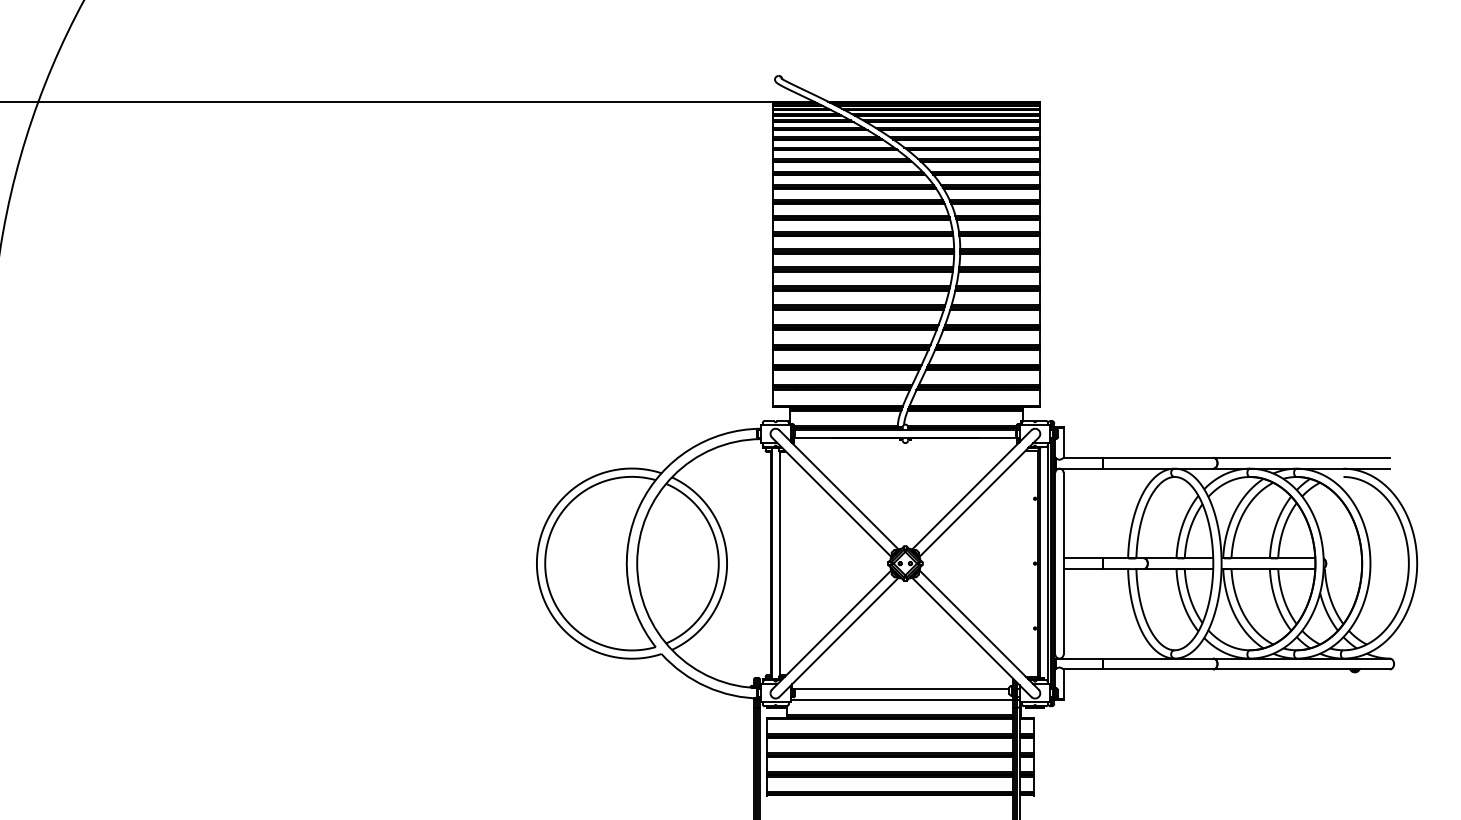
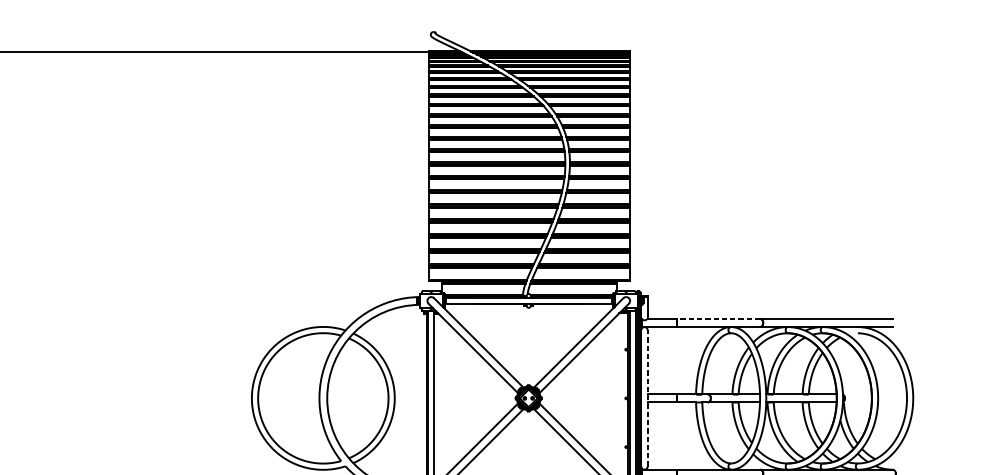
line: (1157, 457) -> (718, 318), solid -> dashed
line: (1063, 563) -> (647, 398), solid -> dashed

